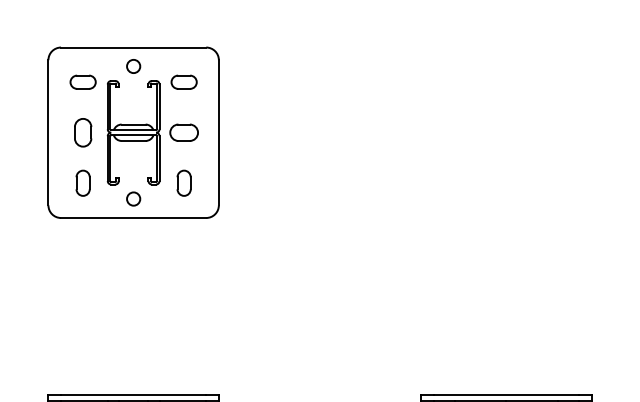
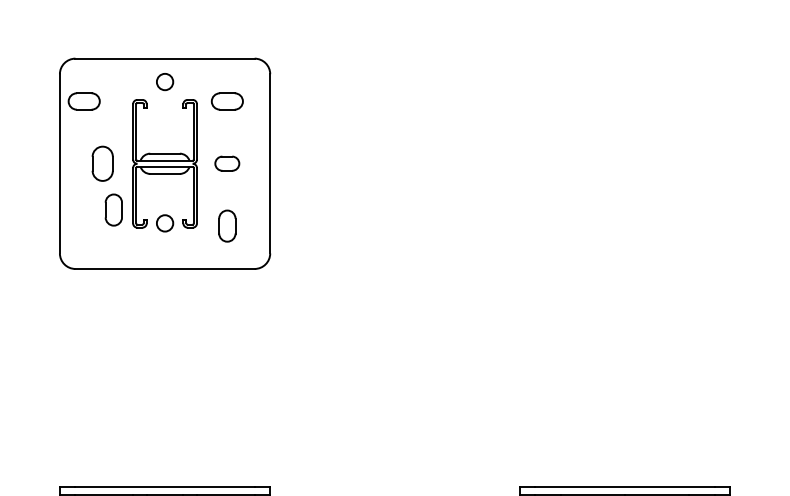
part: (82, 81) -> (83, 100), moved
part: (183, 132) -> (226, 163), size x0.7
part: (82, 182) -> (113, 209), moved
circle: (133, 198) -> (164, 222), moved

